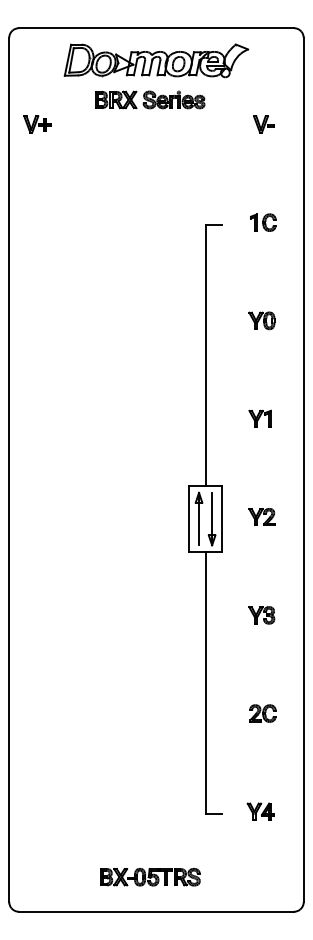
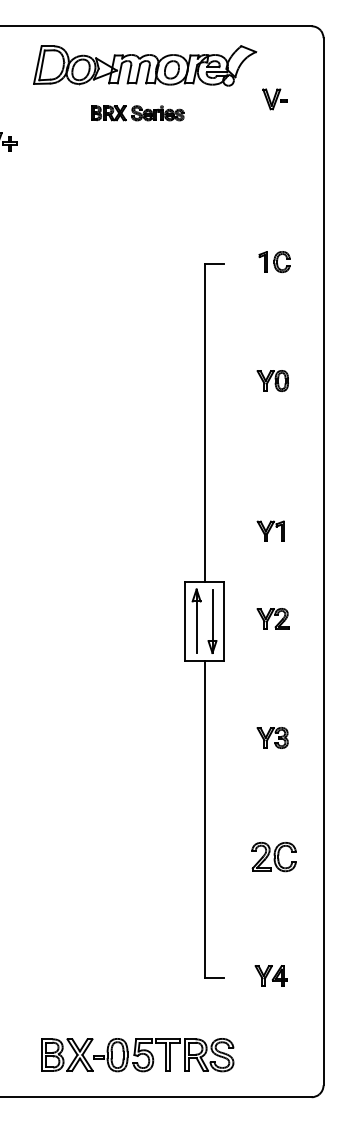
part: (150, 99) -> (137, 112), size x0.7
part: (263, 124) -> (274, 99), moved
part: (259, 418) -> (269, 530), moved
part: (262, 713) -> (273, 856), size x1.4
part: (150, 877) -> (137, 1055), size x1.6

